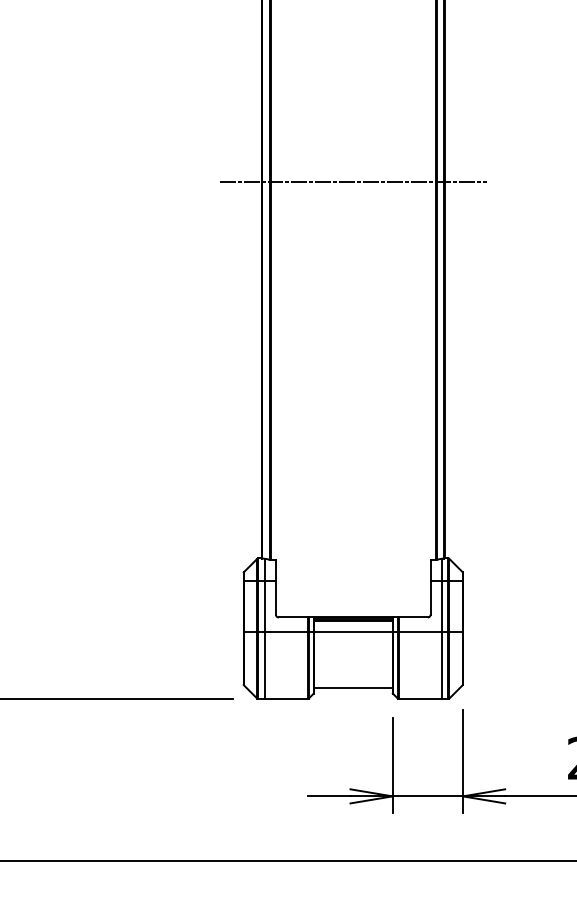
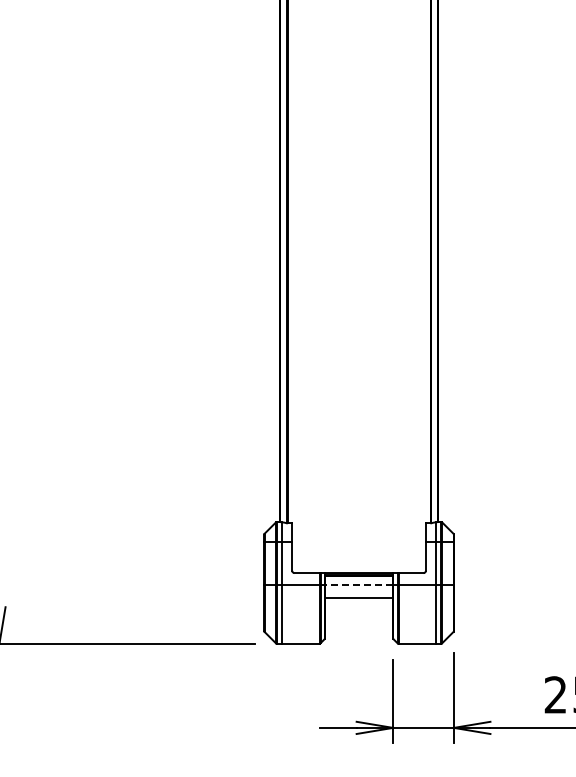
line: (352, 182) -> (358, 196), removed
line: (352, 631) -> (358, 585), solid -> dashed
line: (353, 687) -> (359, 597), moved

